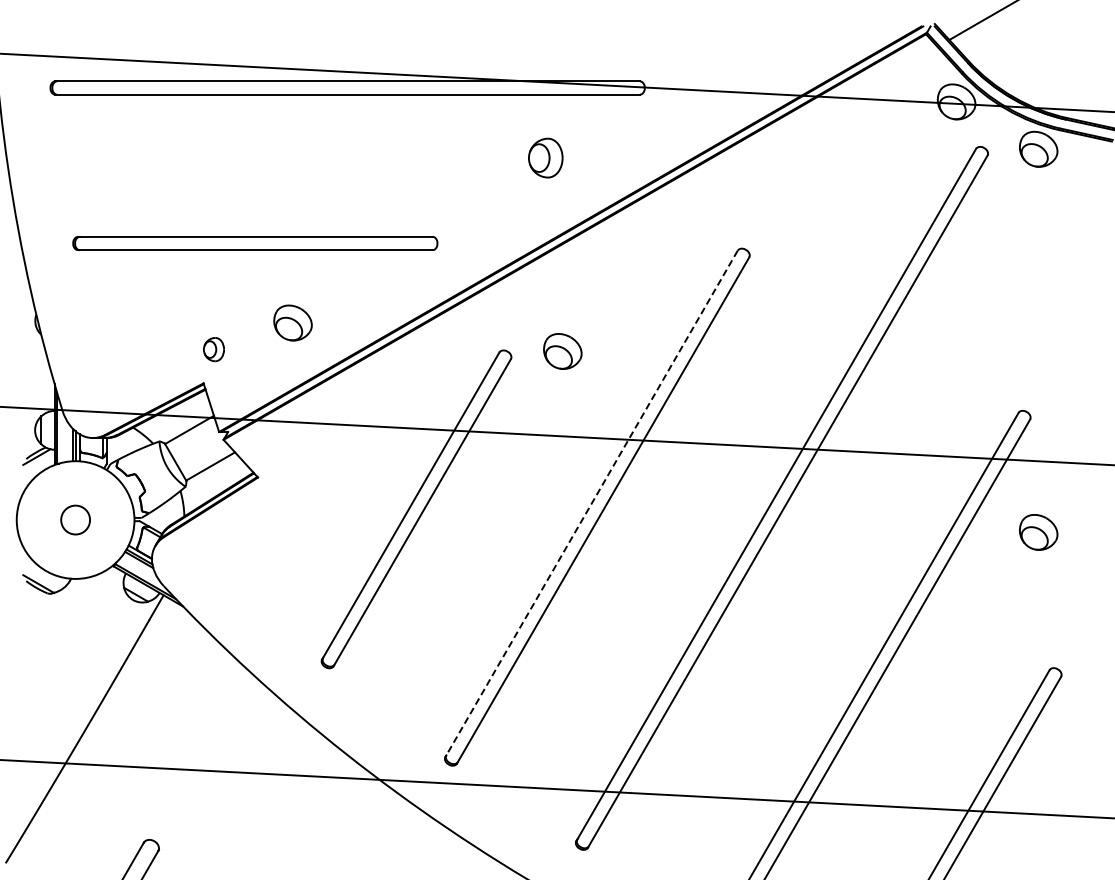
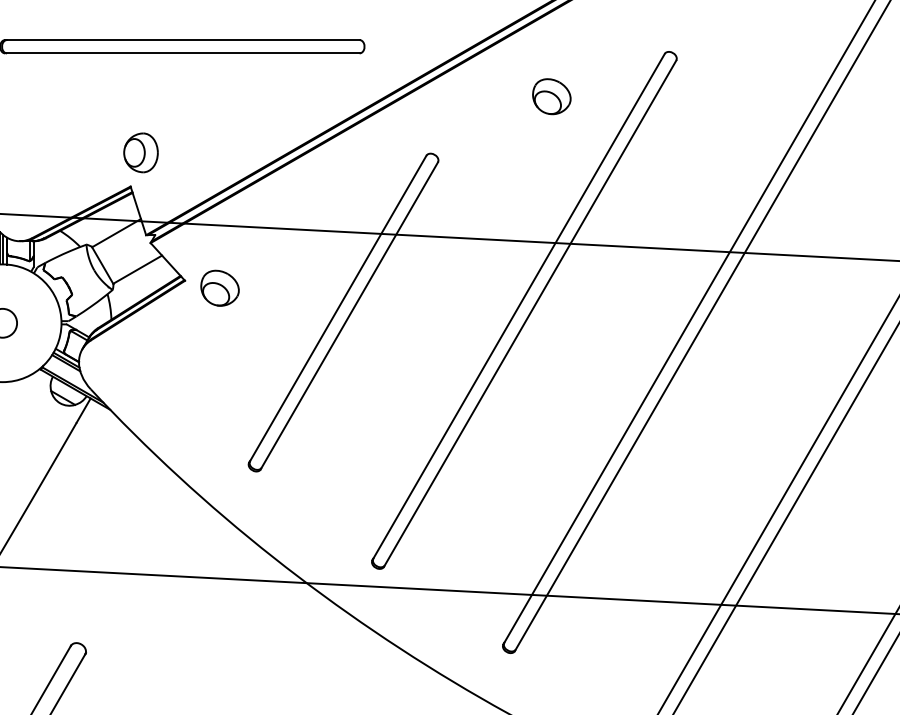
part: (292, 322) -> (219, 287), moved
part: (213, 349) -> (140, 152), size x1.67
part: (562, 351) -> (551, 96), moved
line: (591, 504) -> (518, 307), dashed -> solid

